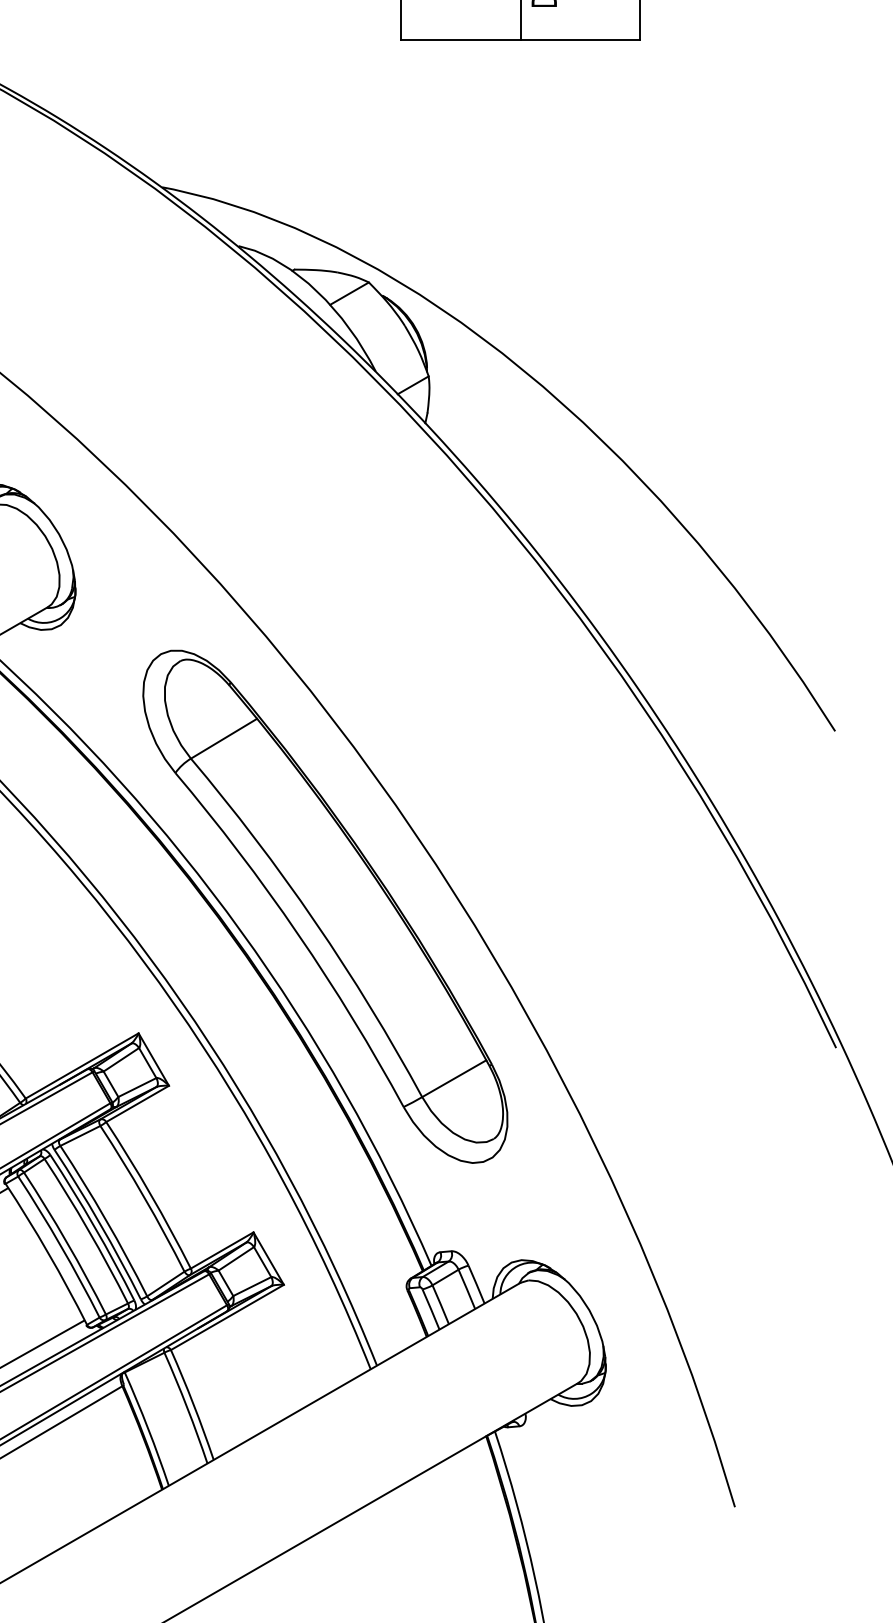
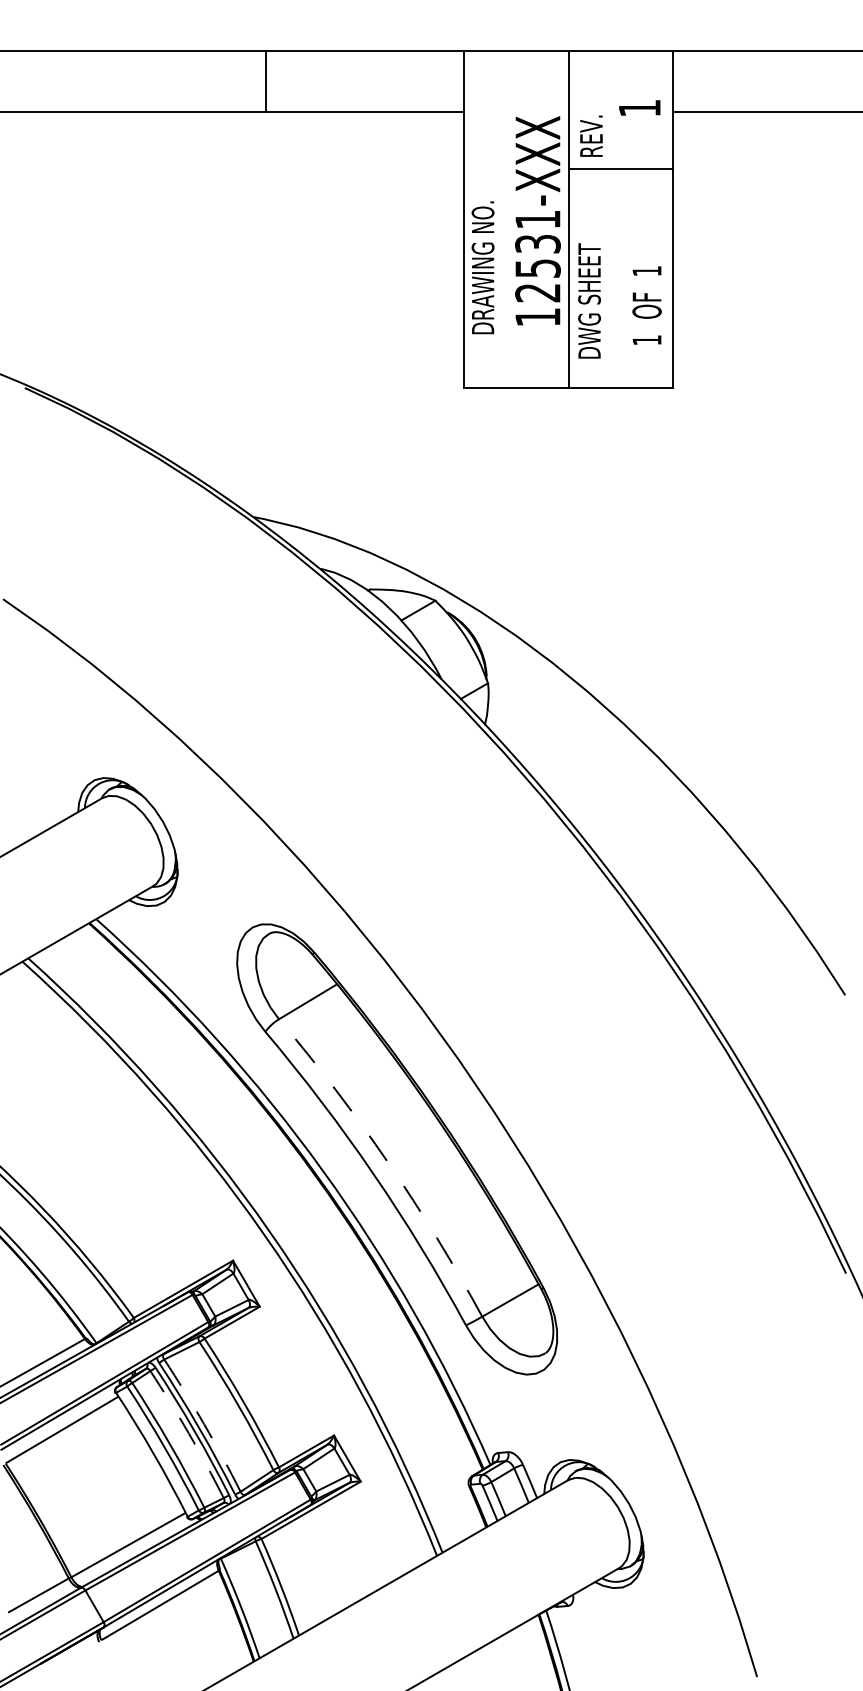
arc: (315, 921) -> (388, 1162), solid -> dashed
arc: (106, 1219) -> (204, 1424), solid -> dashed
arc: (87, 1230) -> (188, 1433), solid -> dashed

